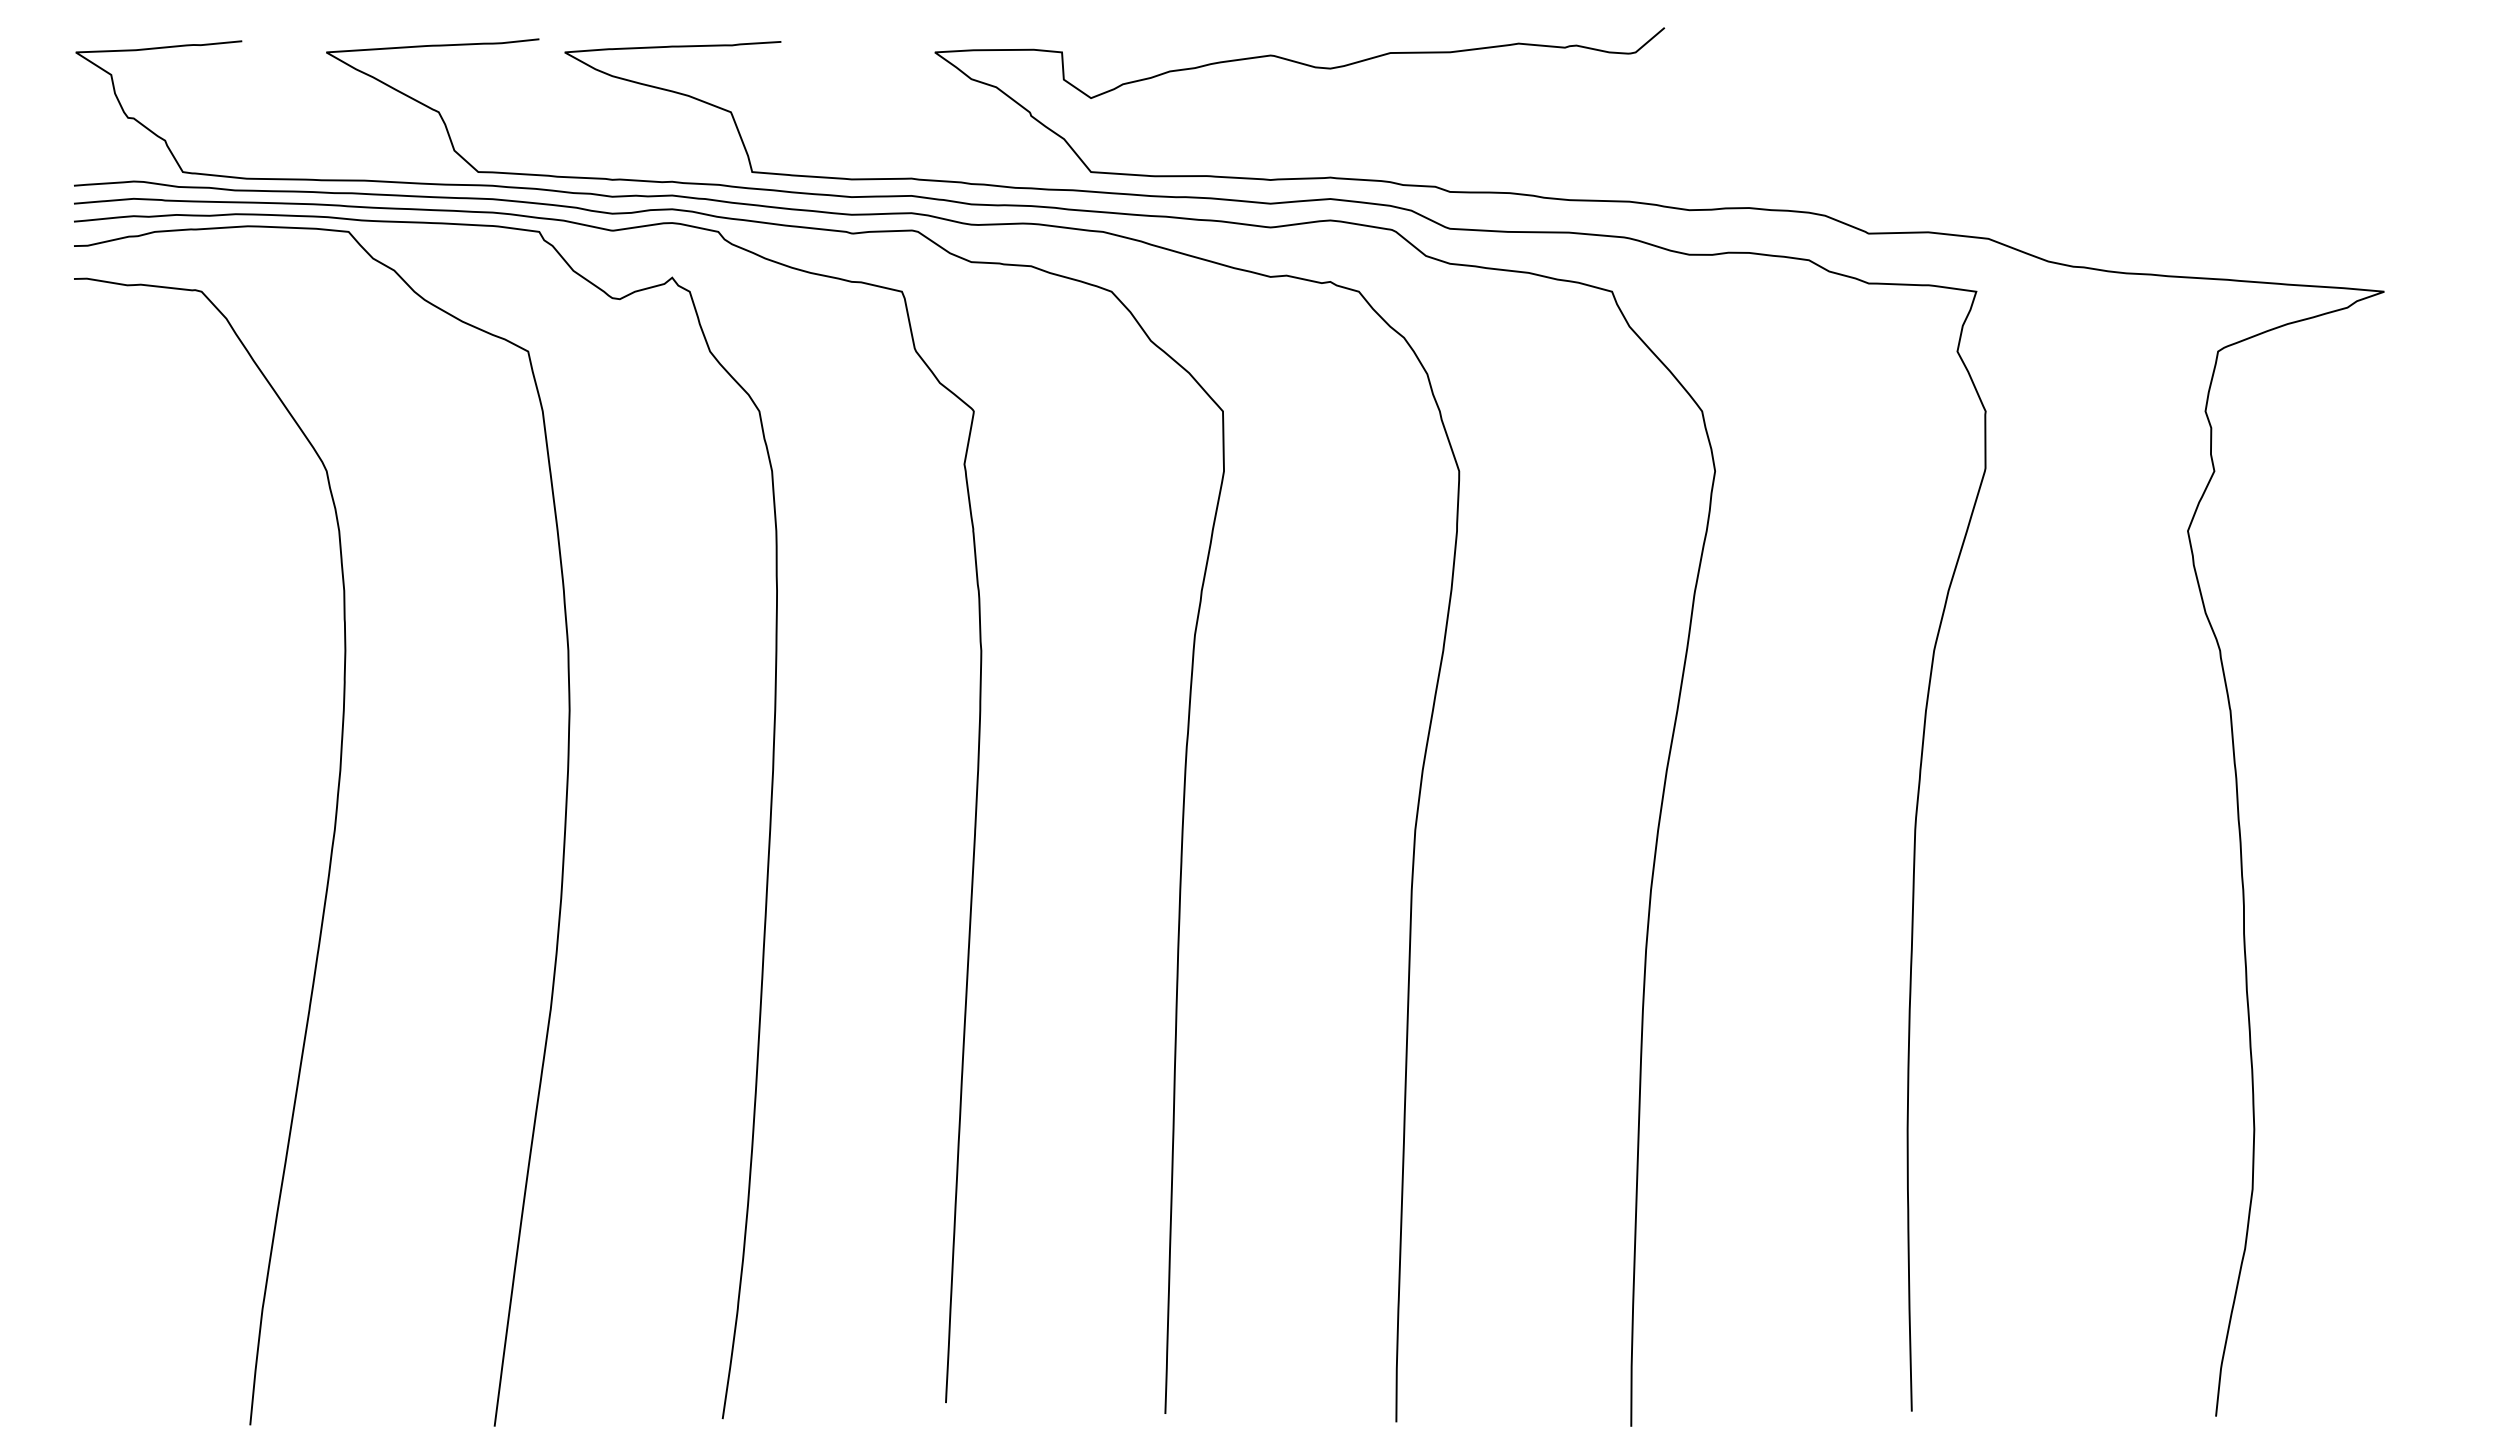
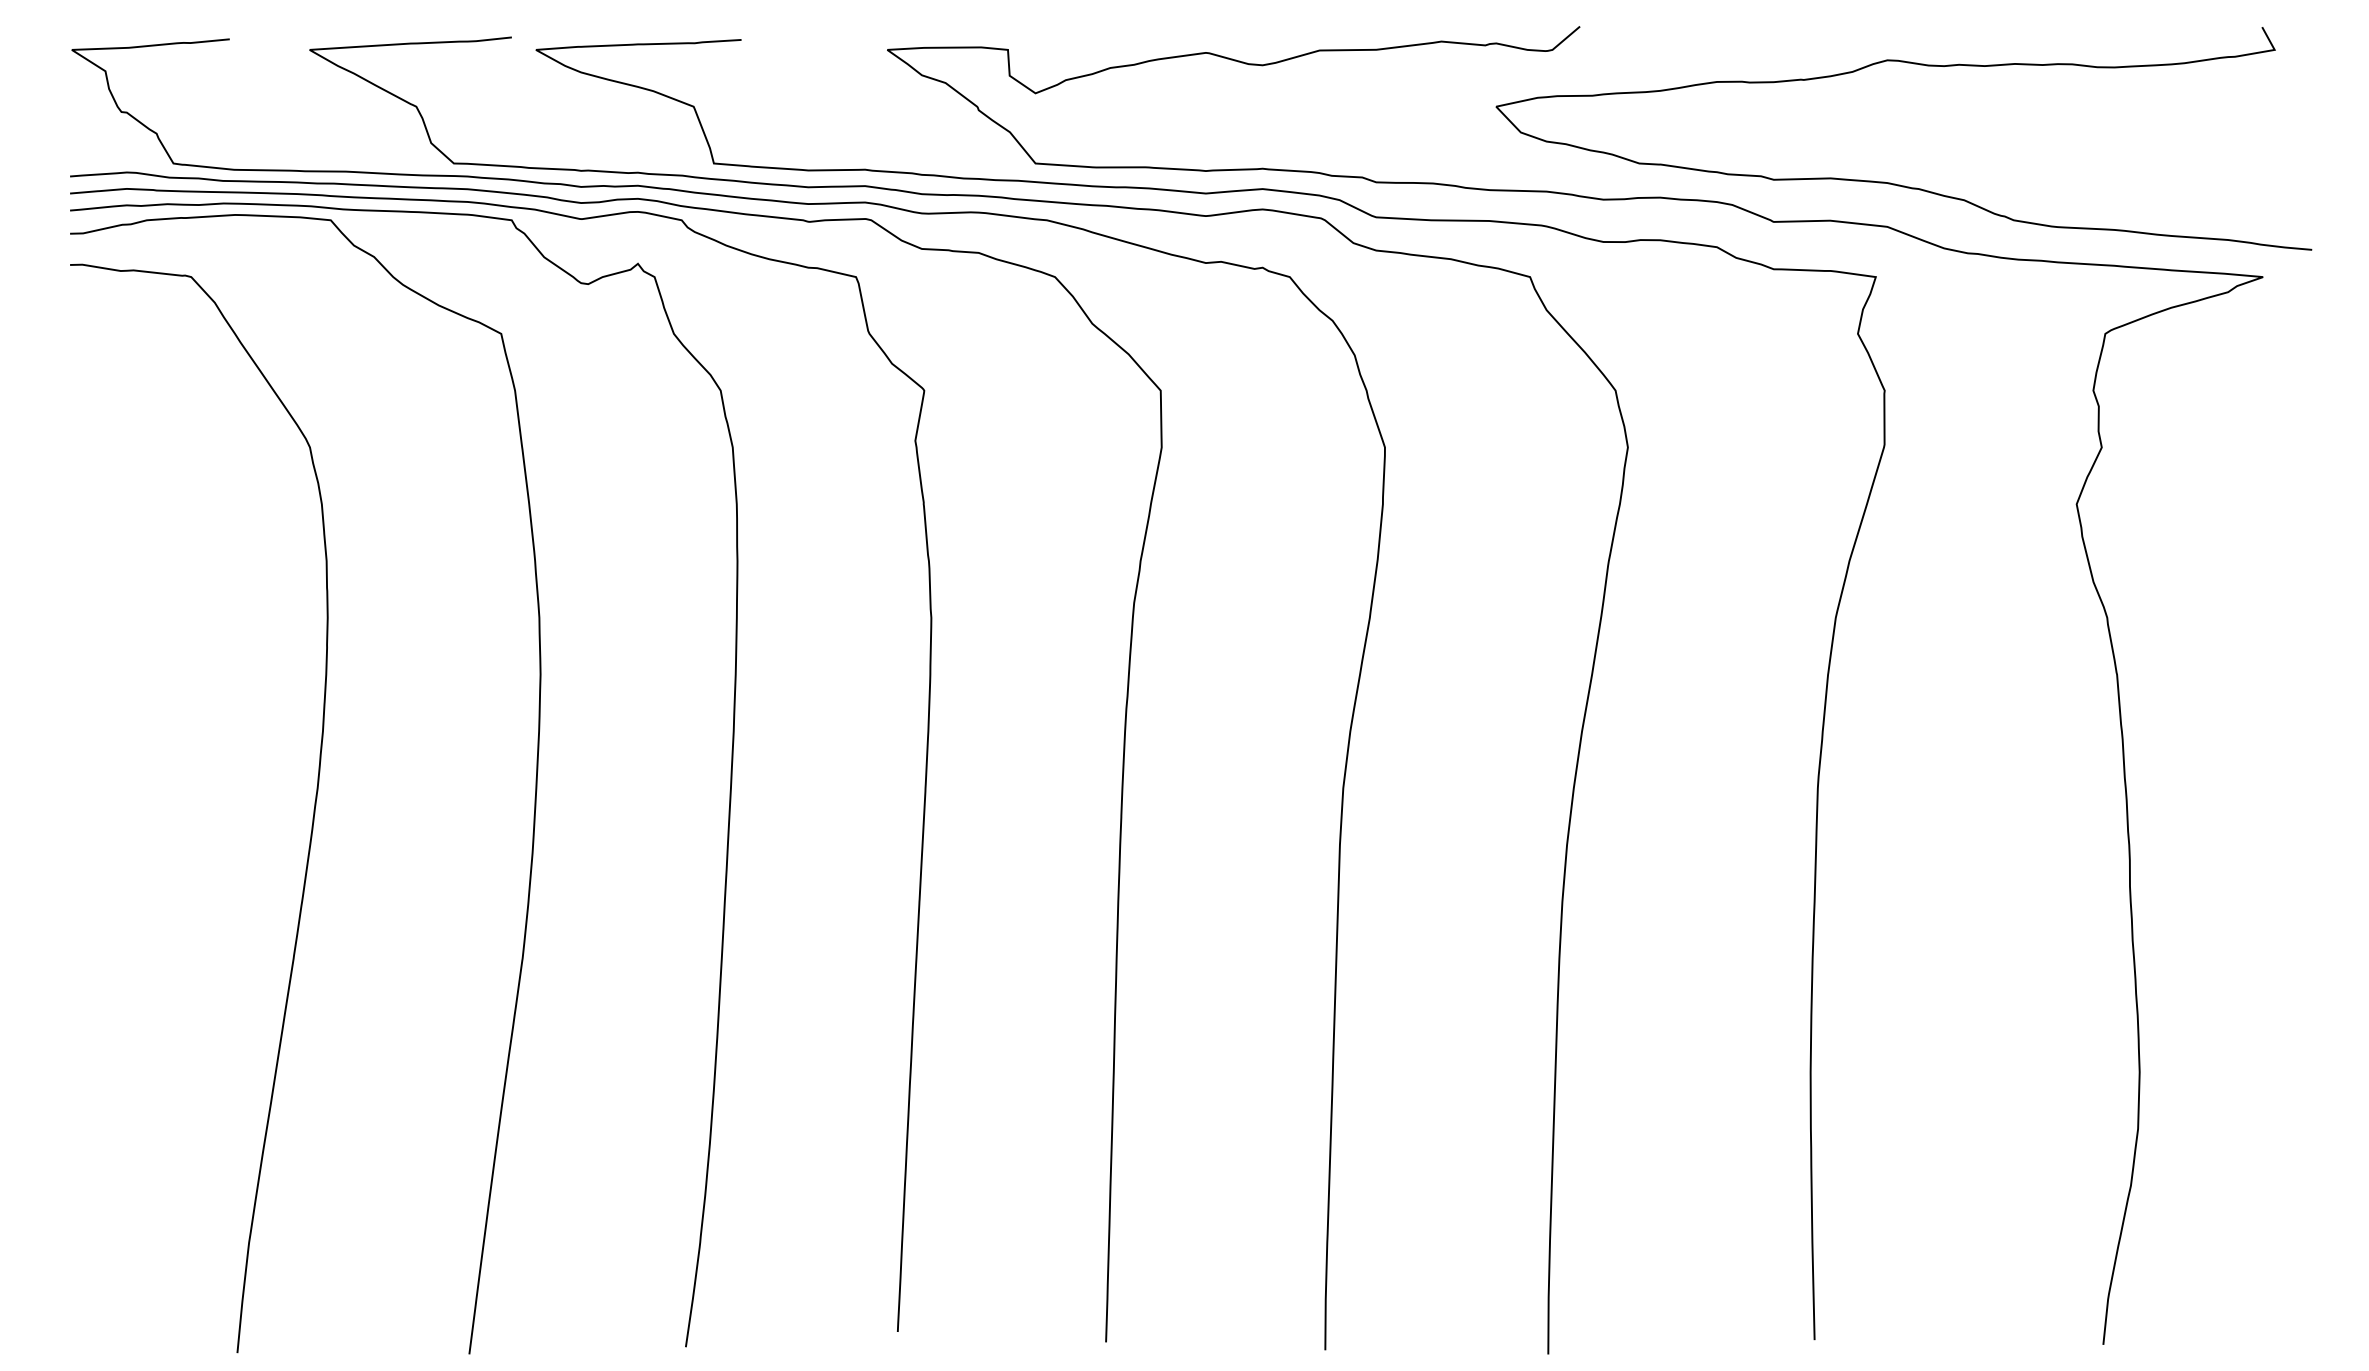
curve: (1997, 193) -> (1895, 183), added

